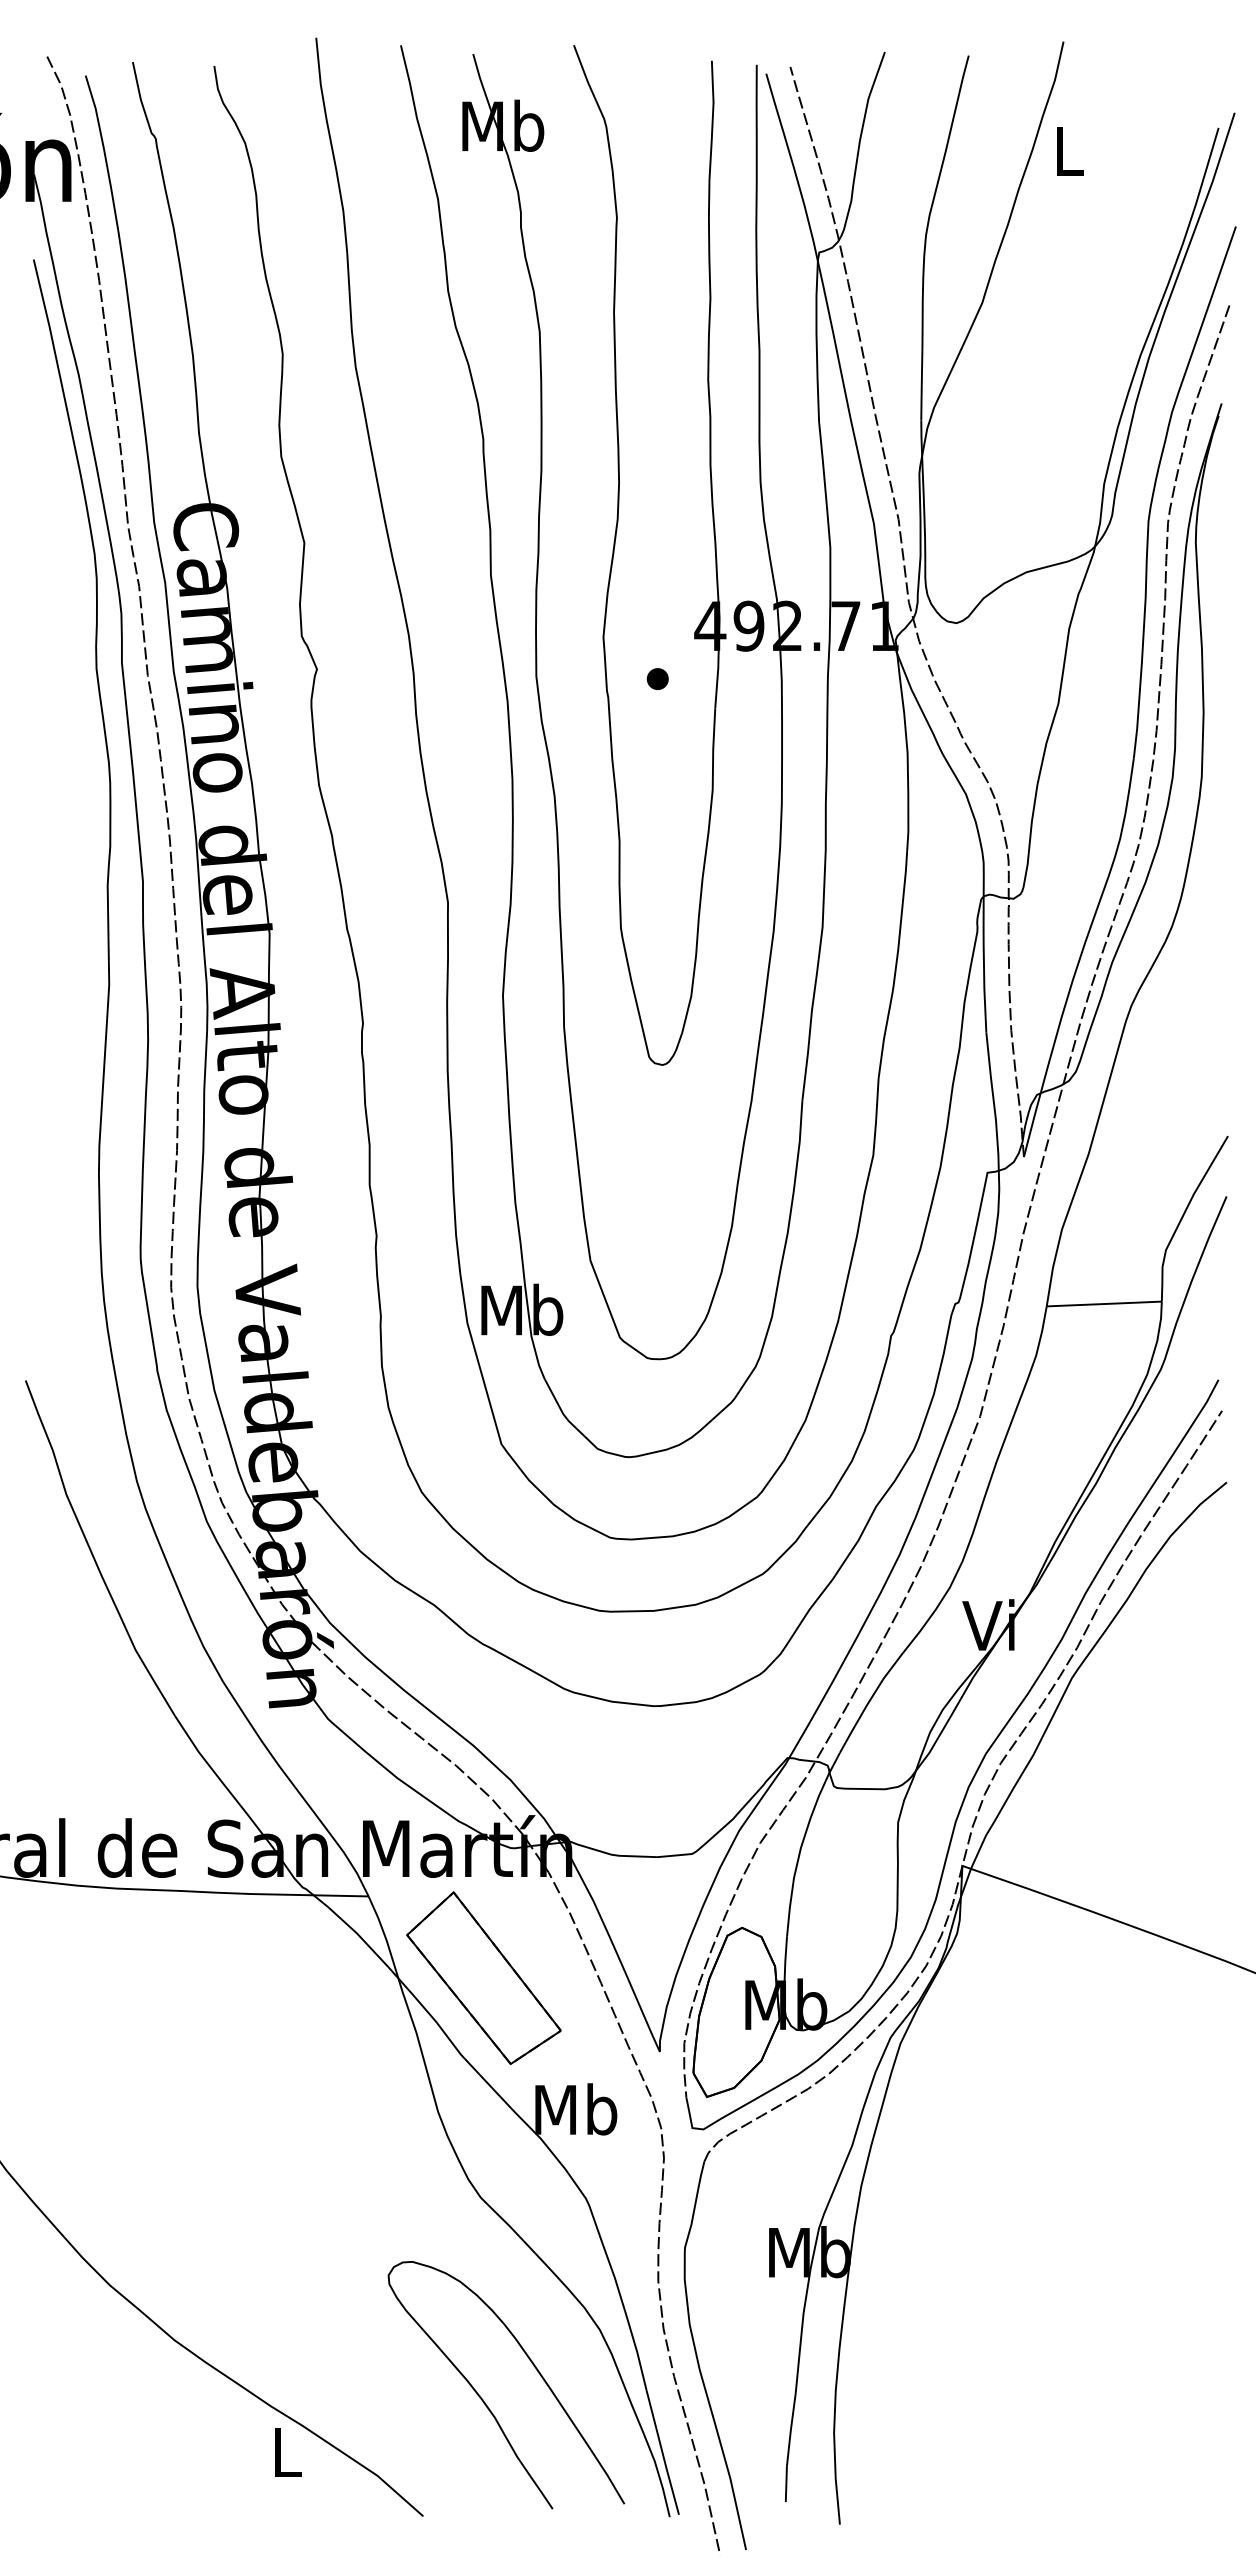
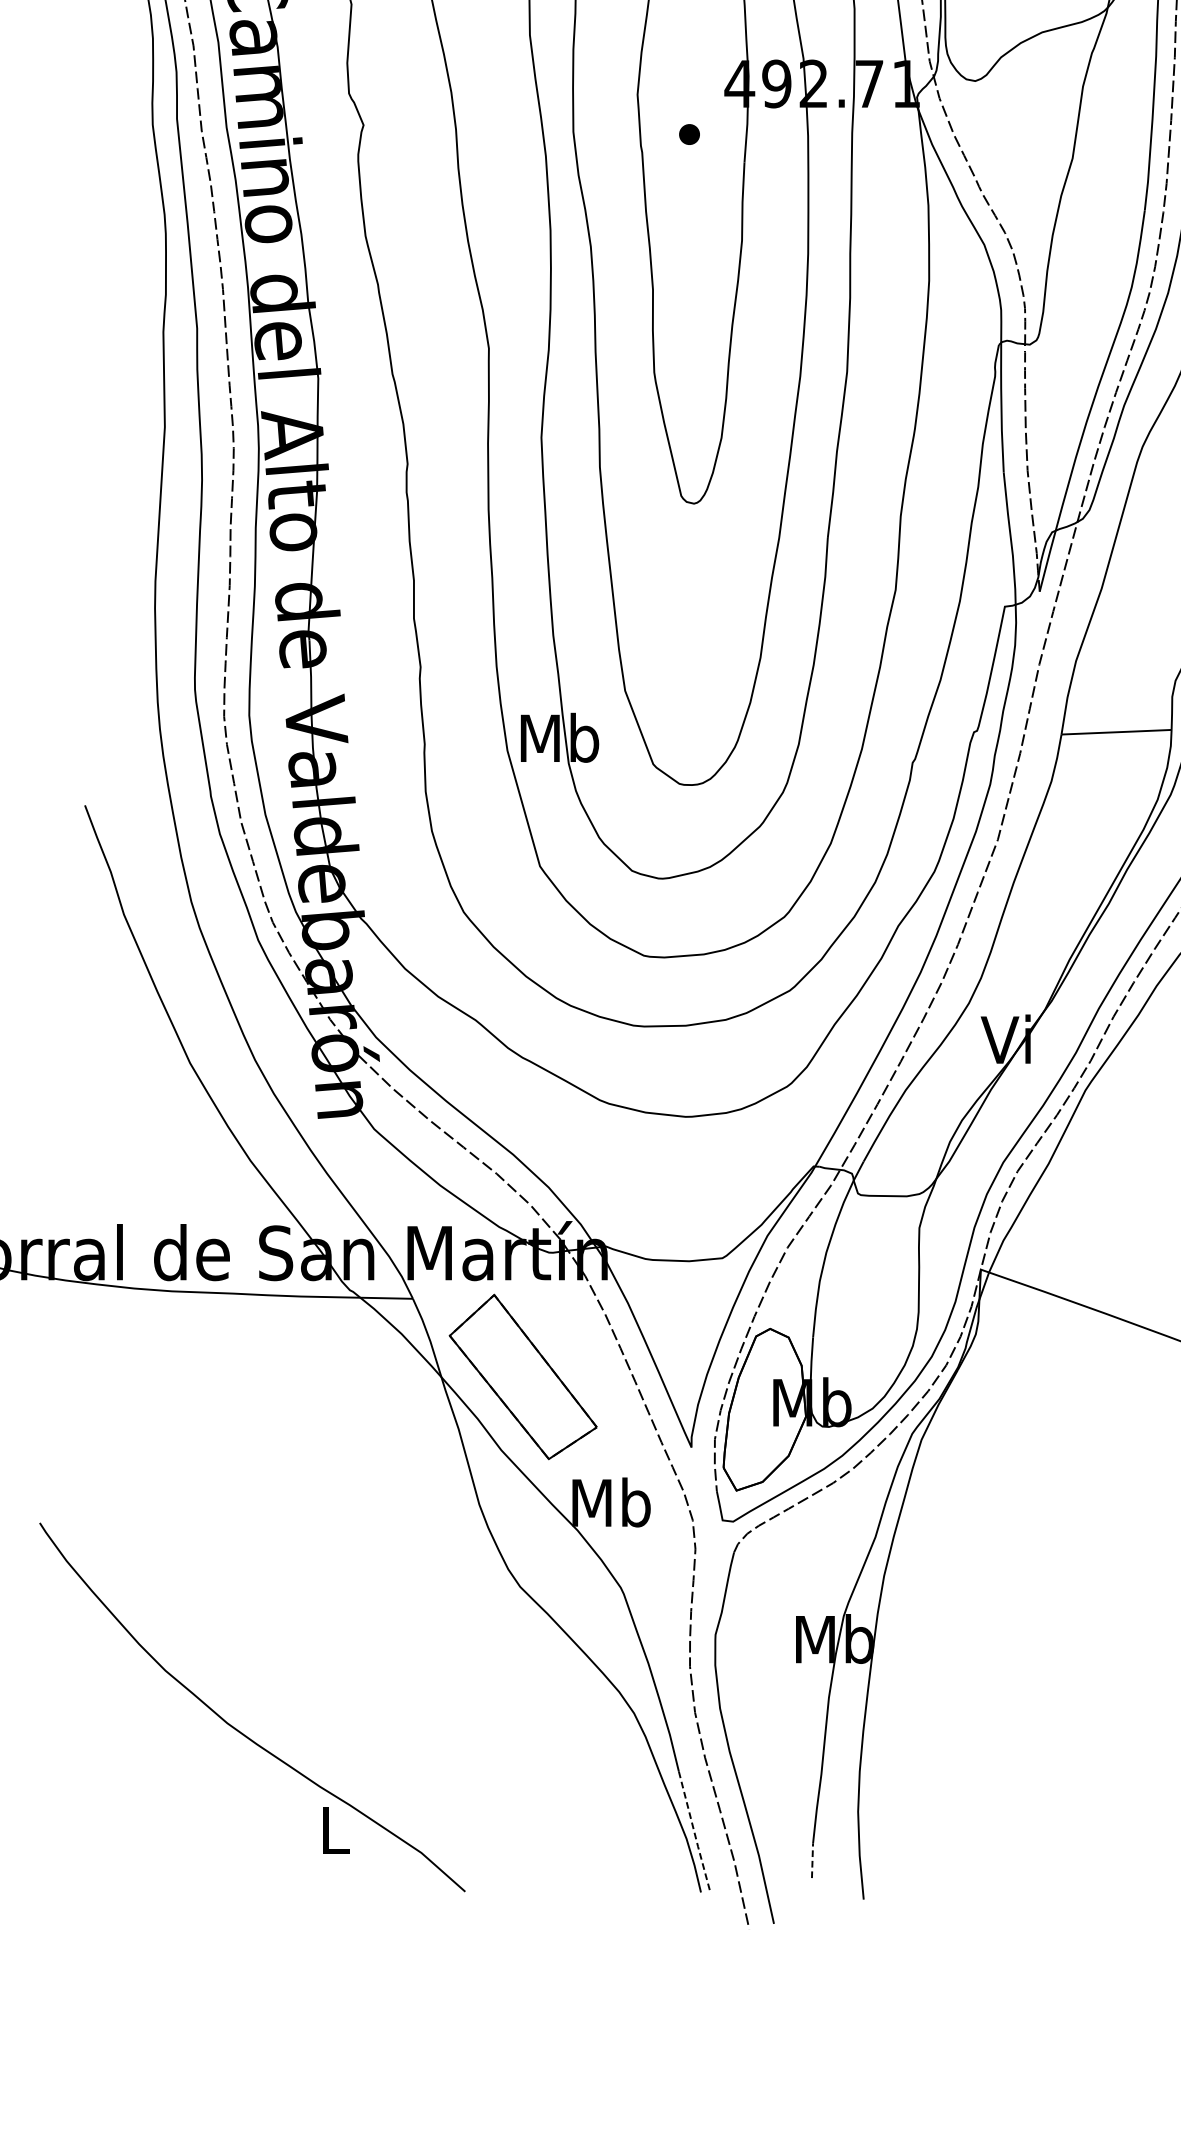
curve: (483, 2399) -> (522, 1779), removed
line: (662, 2453) -> (694, 1831), solid -> dashed
line: (786, 2484) -> (812, 1861), solid -> dashed

